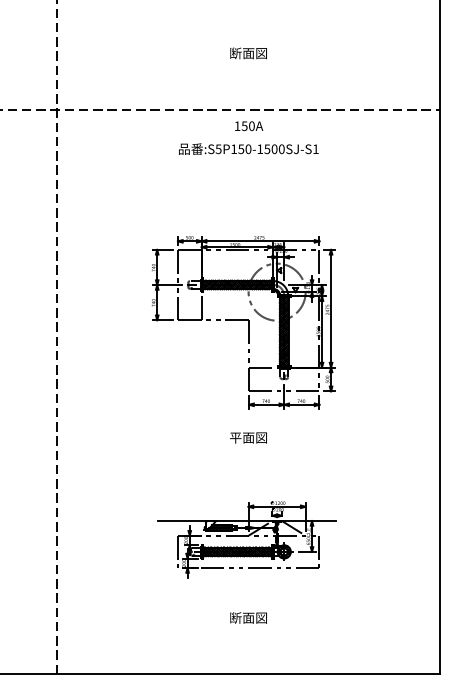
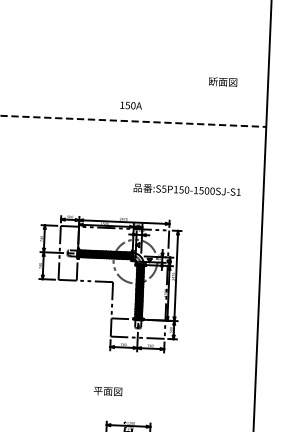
text: (248, 53) -> (223, 82), moved
text: (249, 125) -> (131, 105), moved
text: (248, 148) -> (187, 189), moved
text: (248, 437) -> (108, 391), moved

